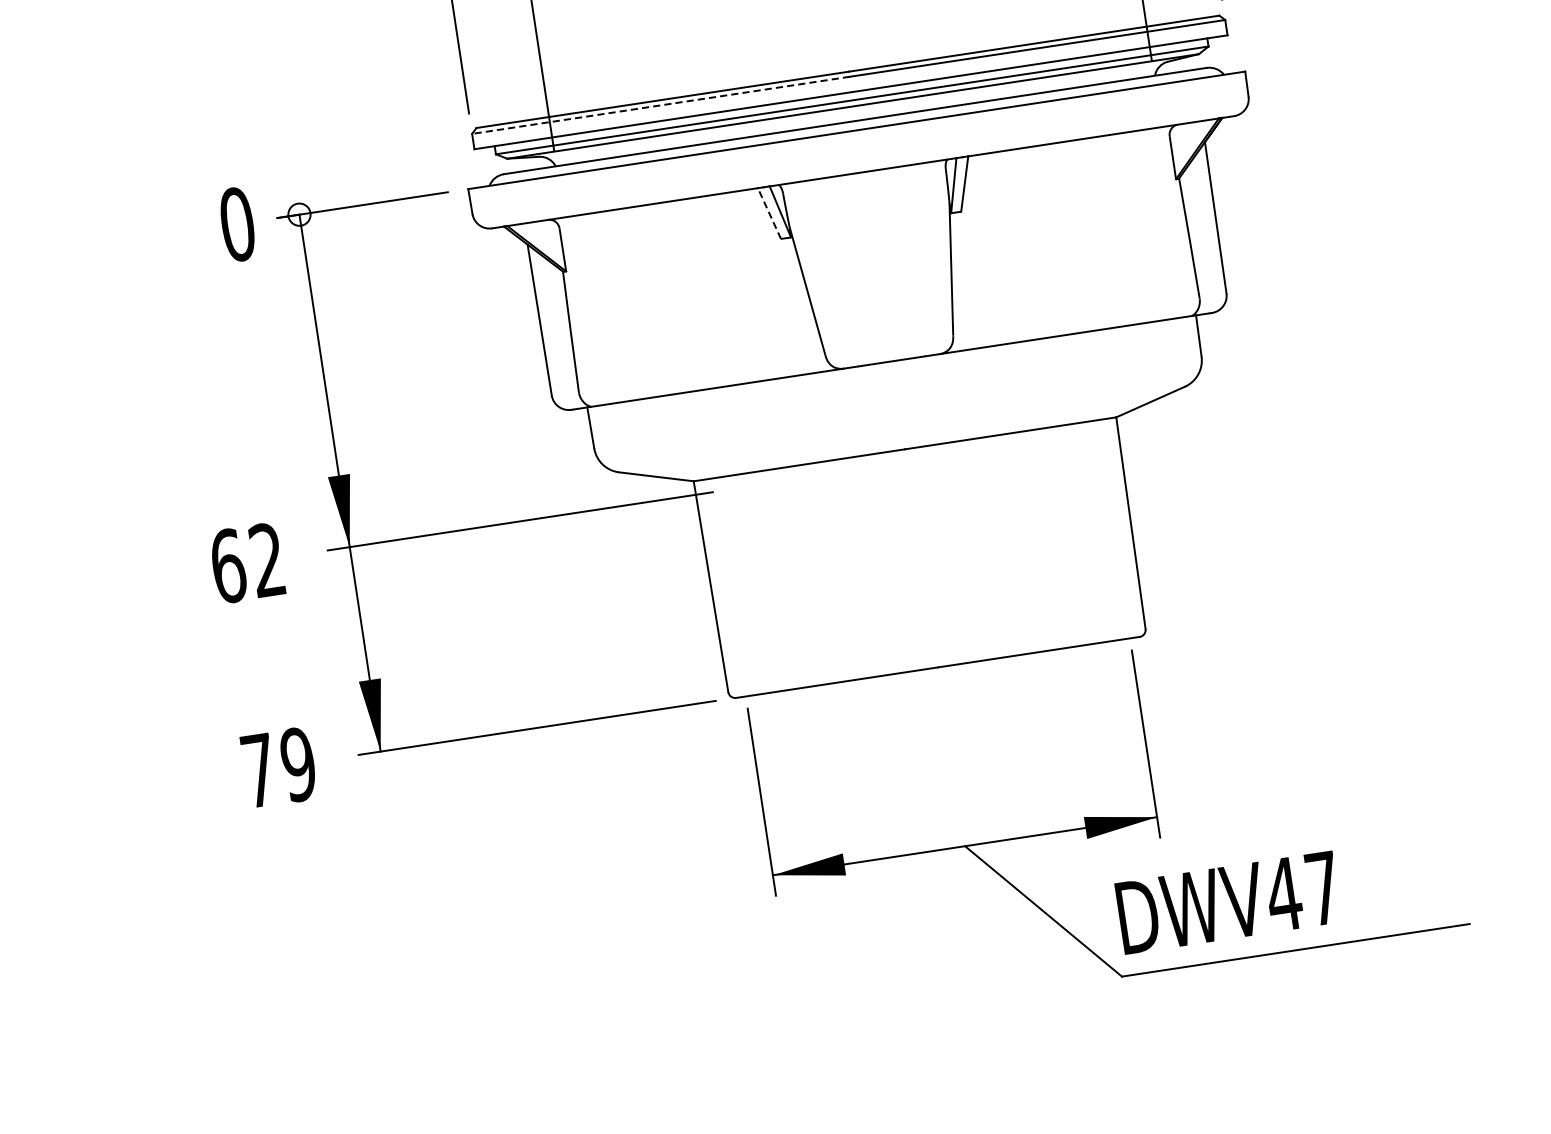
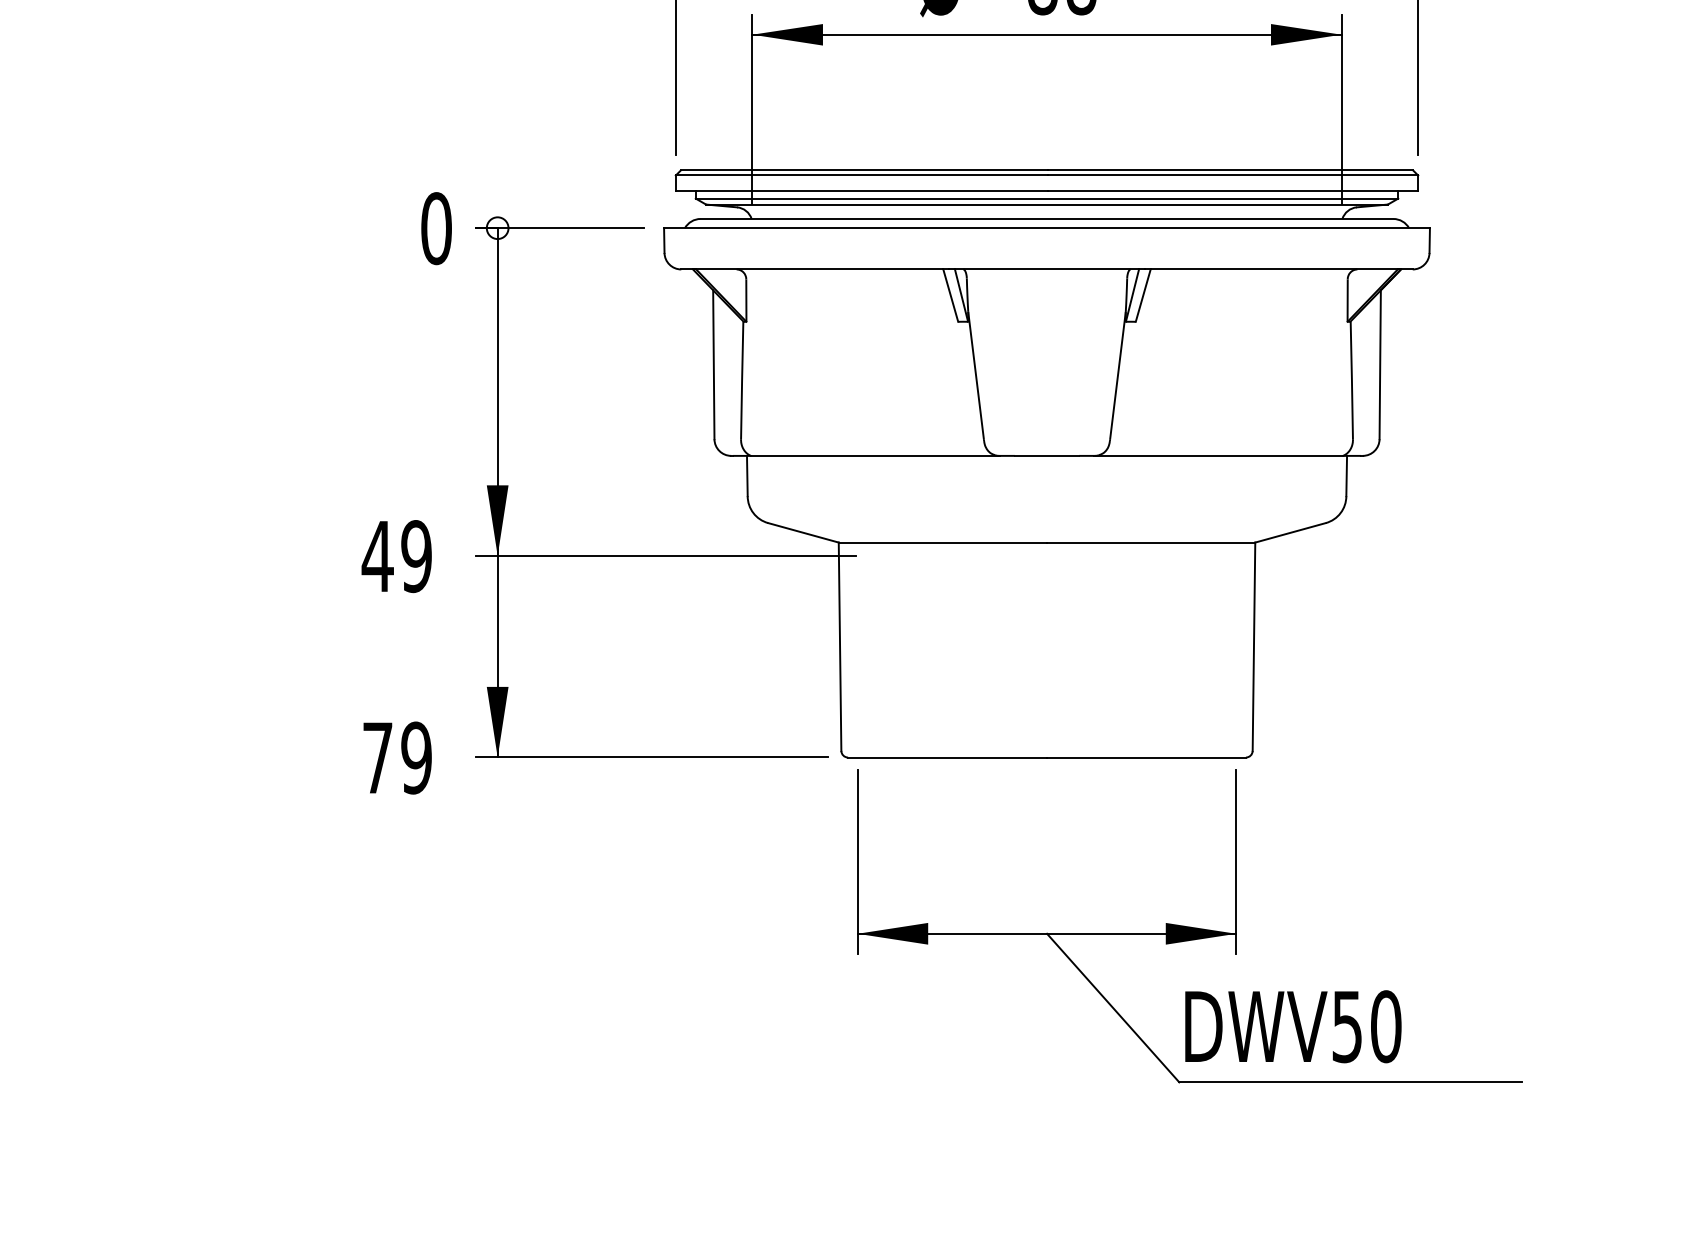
line: (660, 105) -> (861, 175), dashed -> solid
line: (769, 213) -> (950, 295), dashed -> solid
text: (247, 563) -> (396, 556), 62 -> 49
text: (1303, 891) -> (1366, 1026), DWV47 -> DWV50

